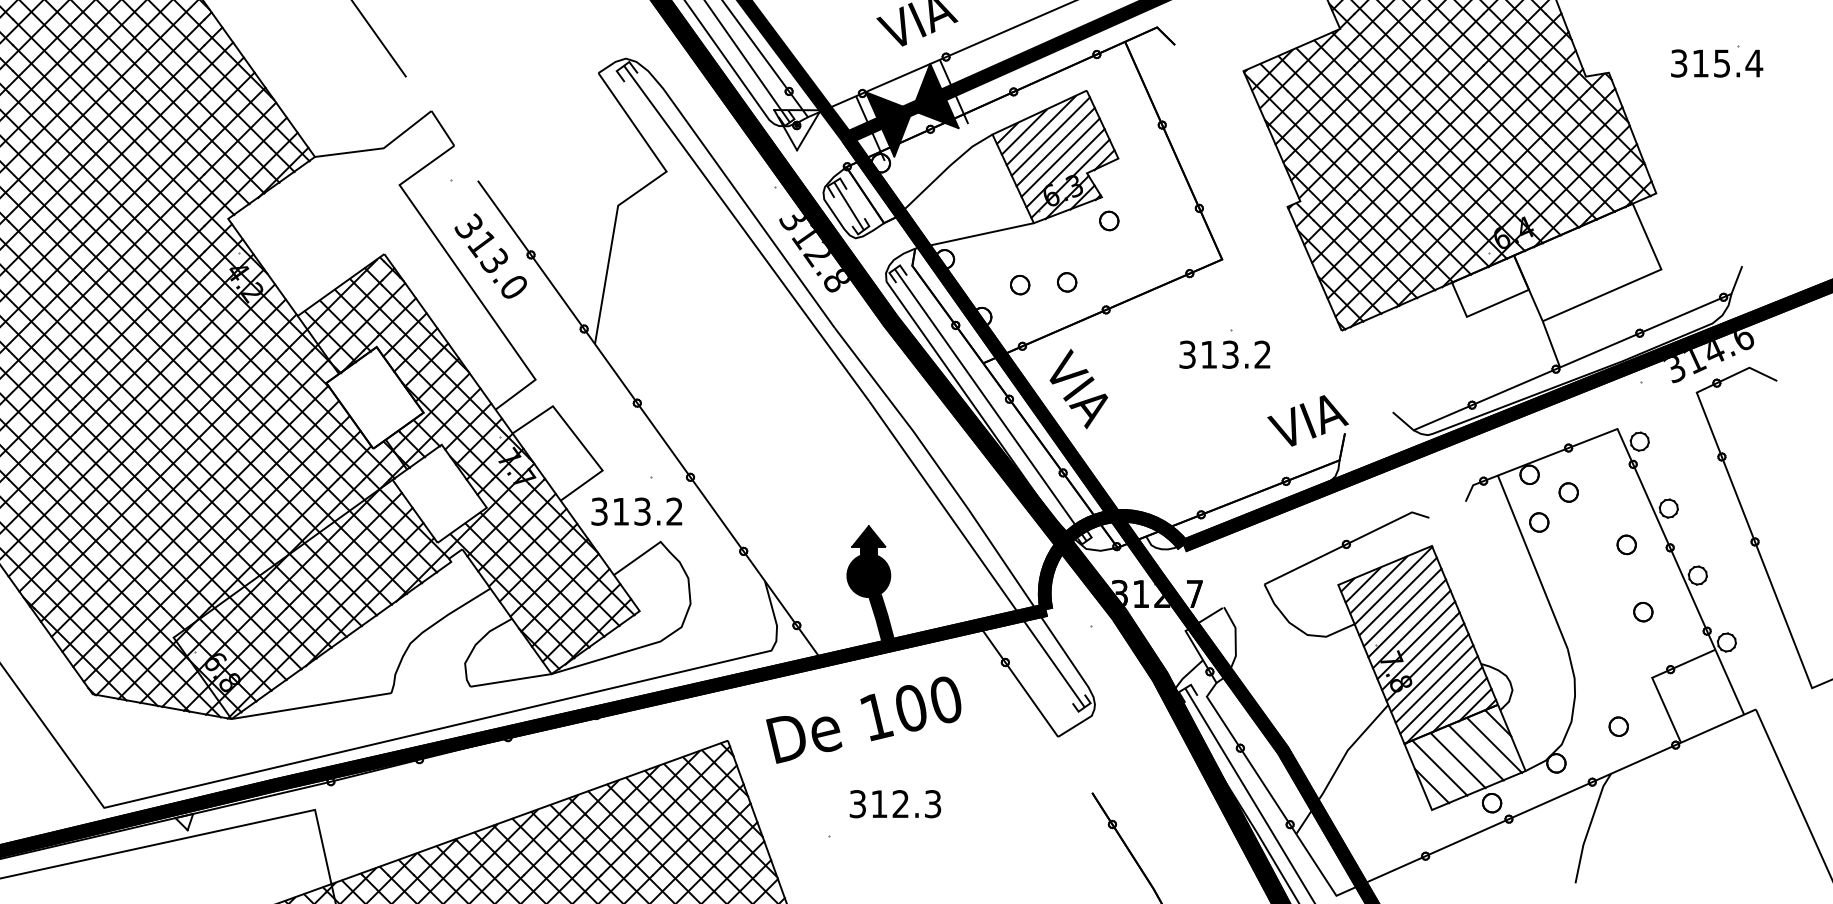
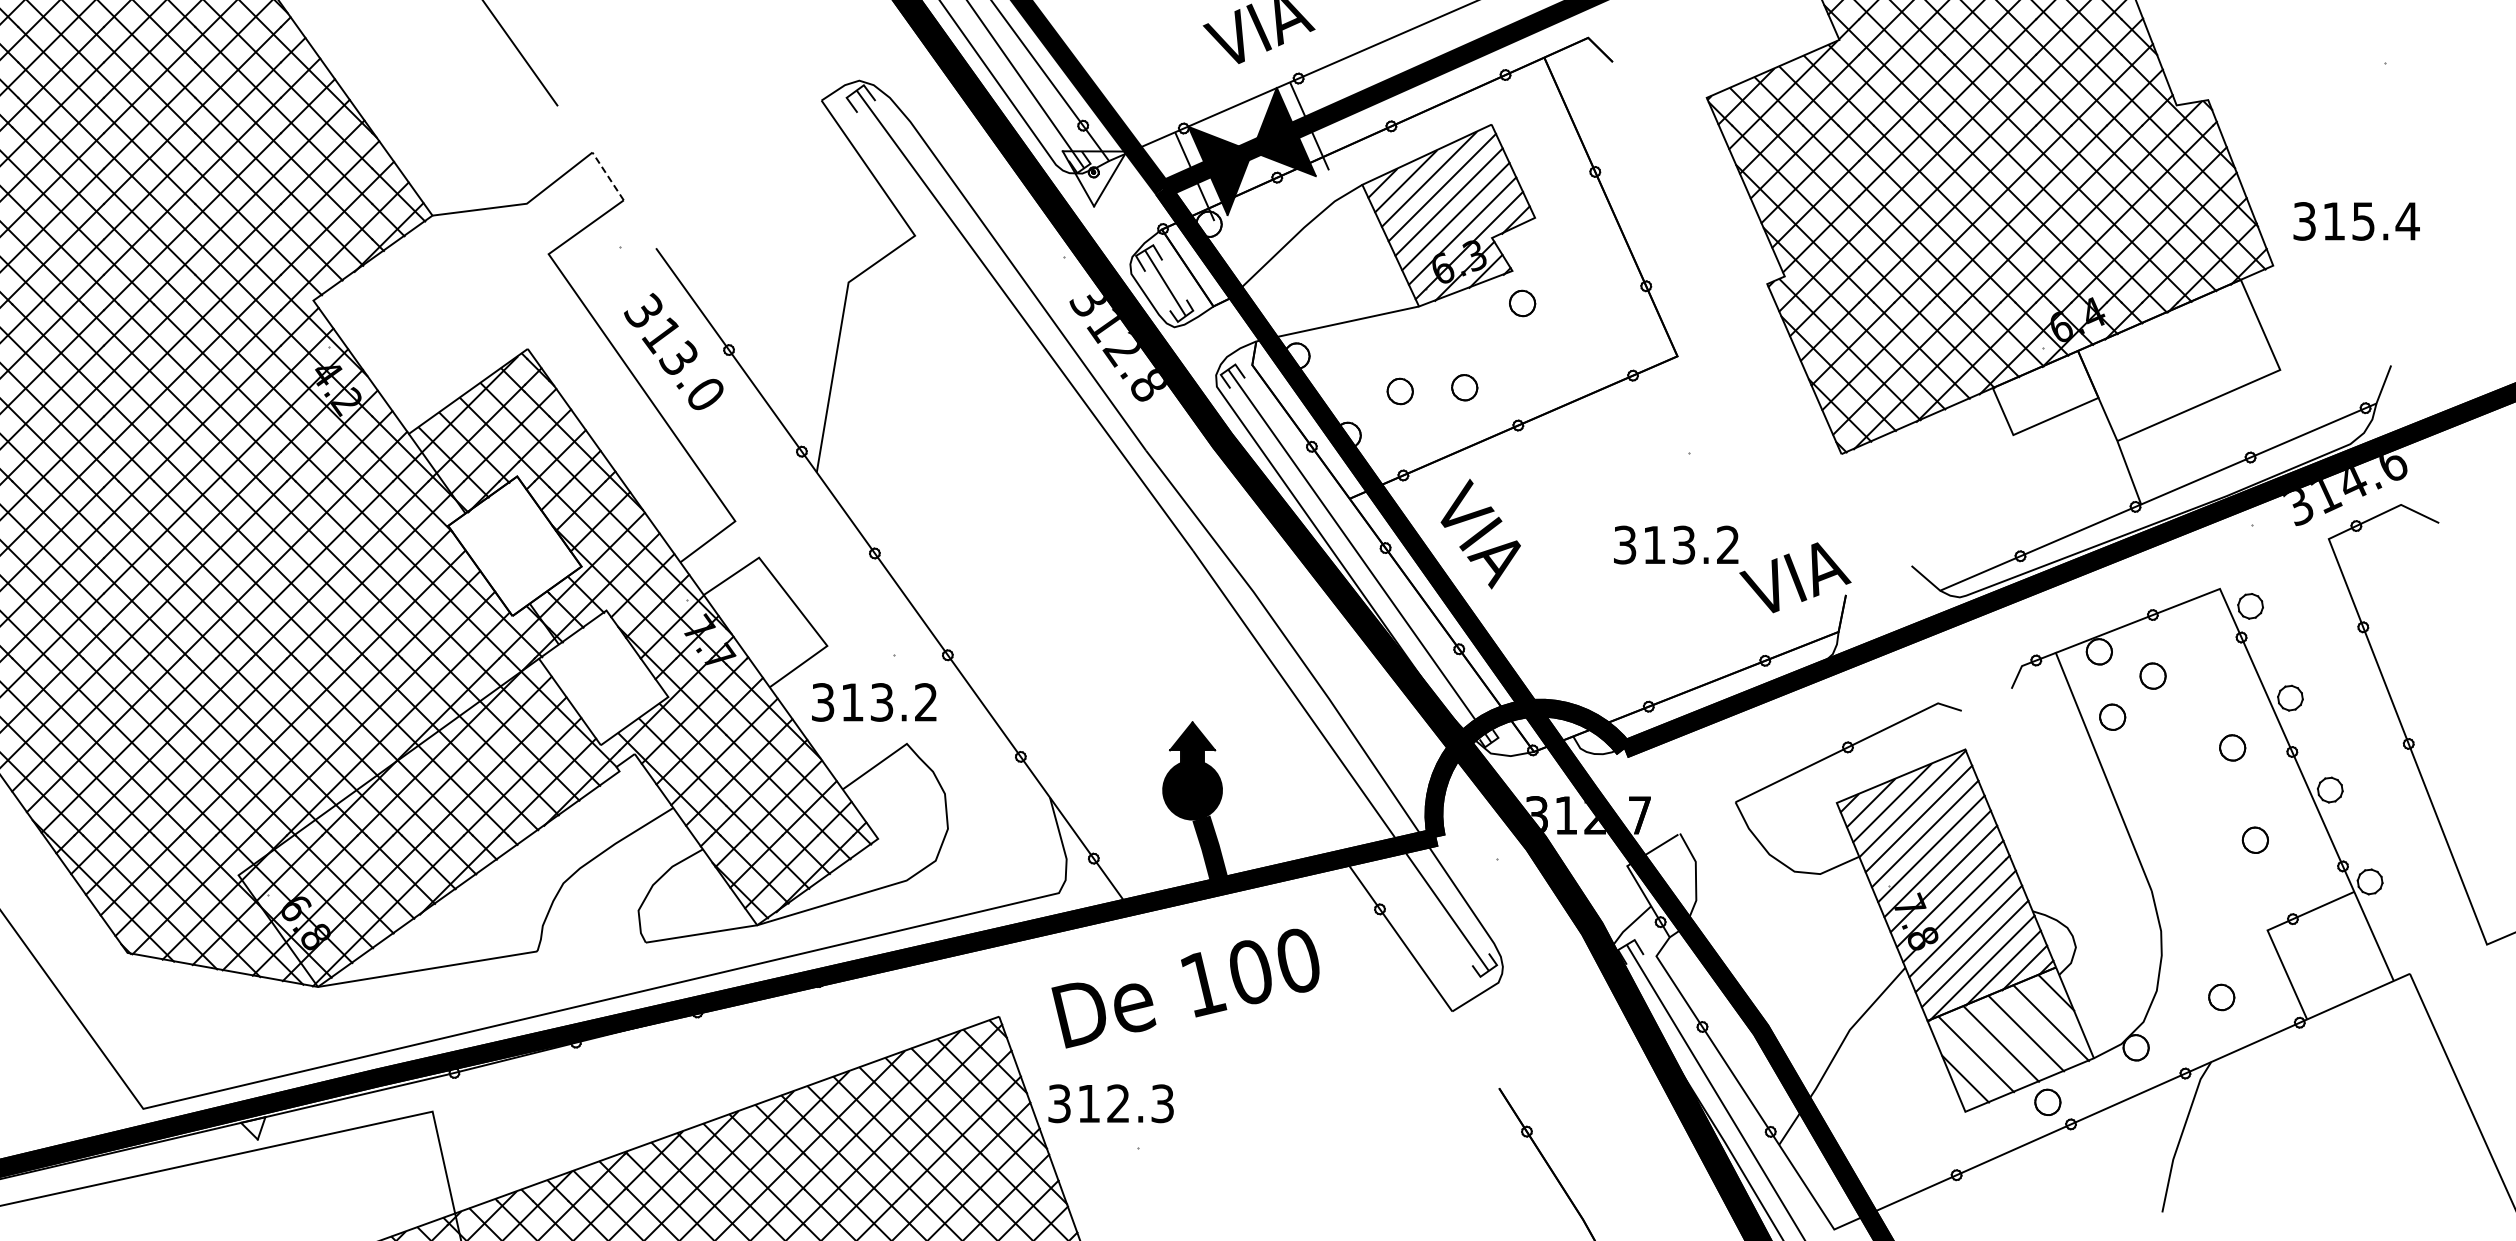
text: (1716, 63) -> (2356, 221), moved
line: (443, 128) -> (608, 176), solid -> dashed
text: (1225, 354) -> (1676, 544), moved
text: (895, 803) -> (1110, 1103), moved

